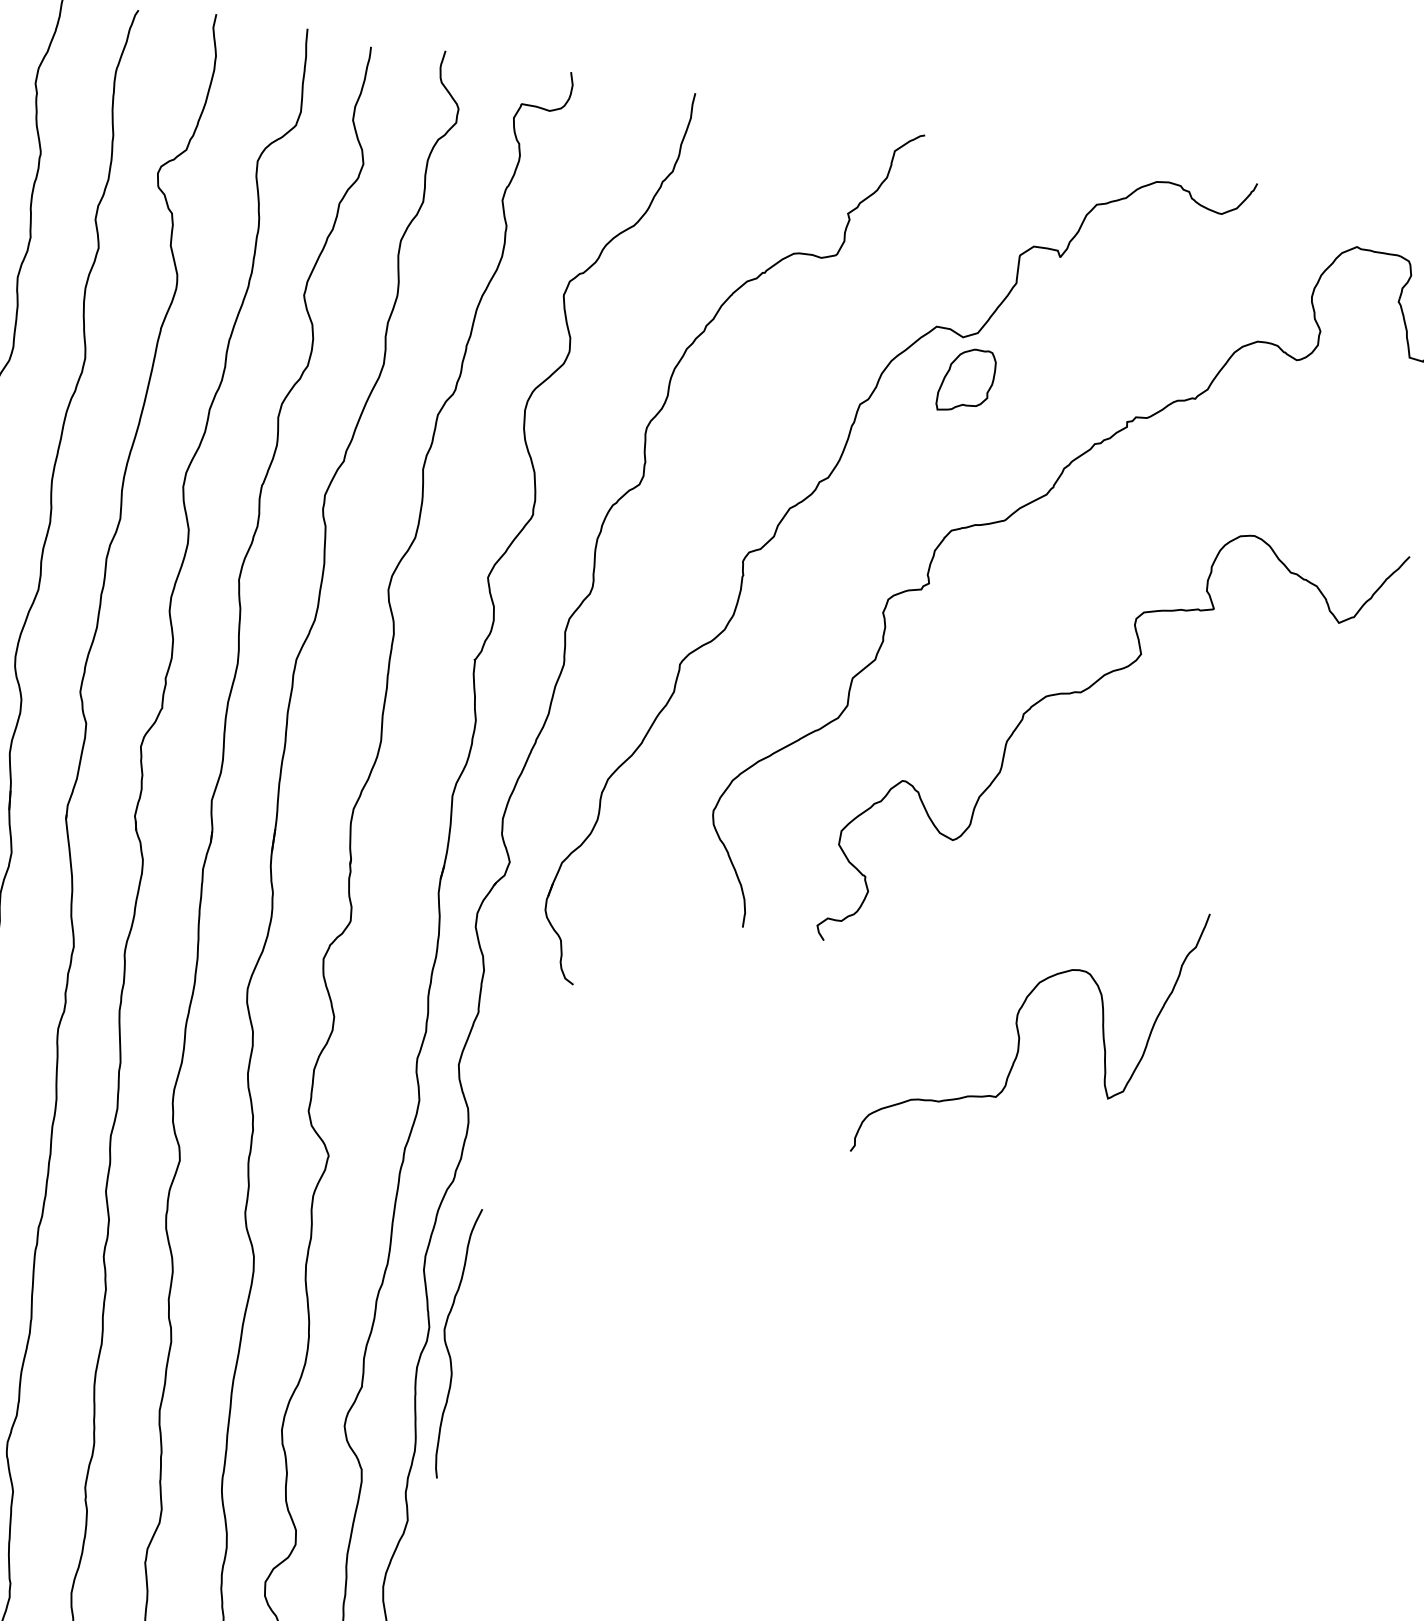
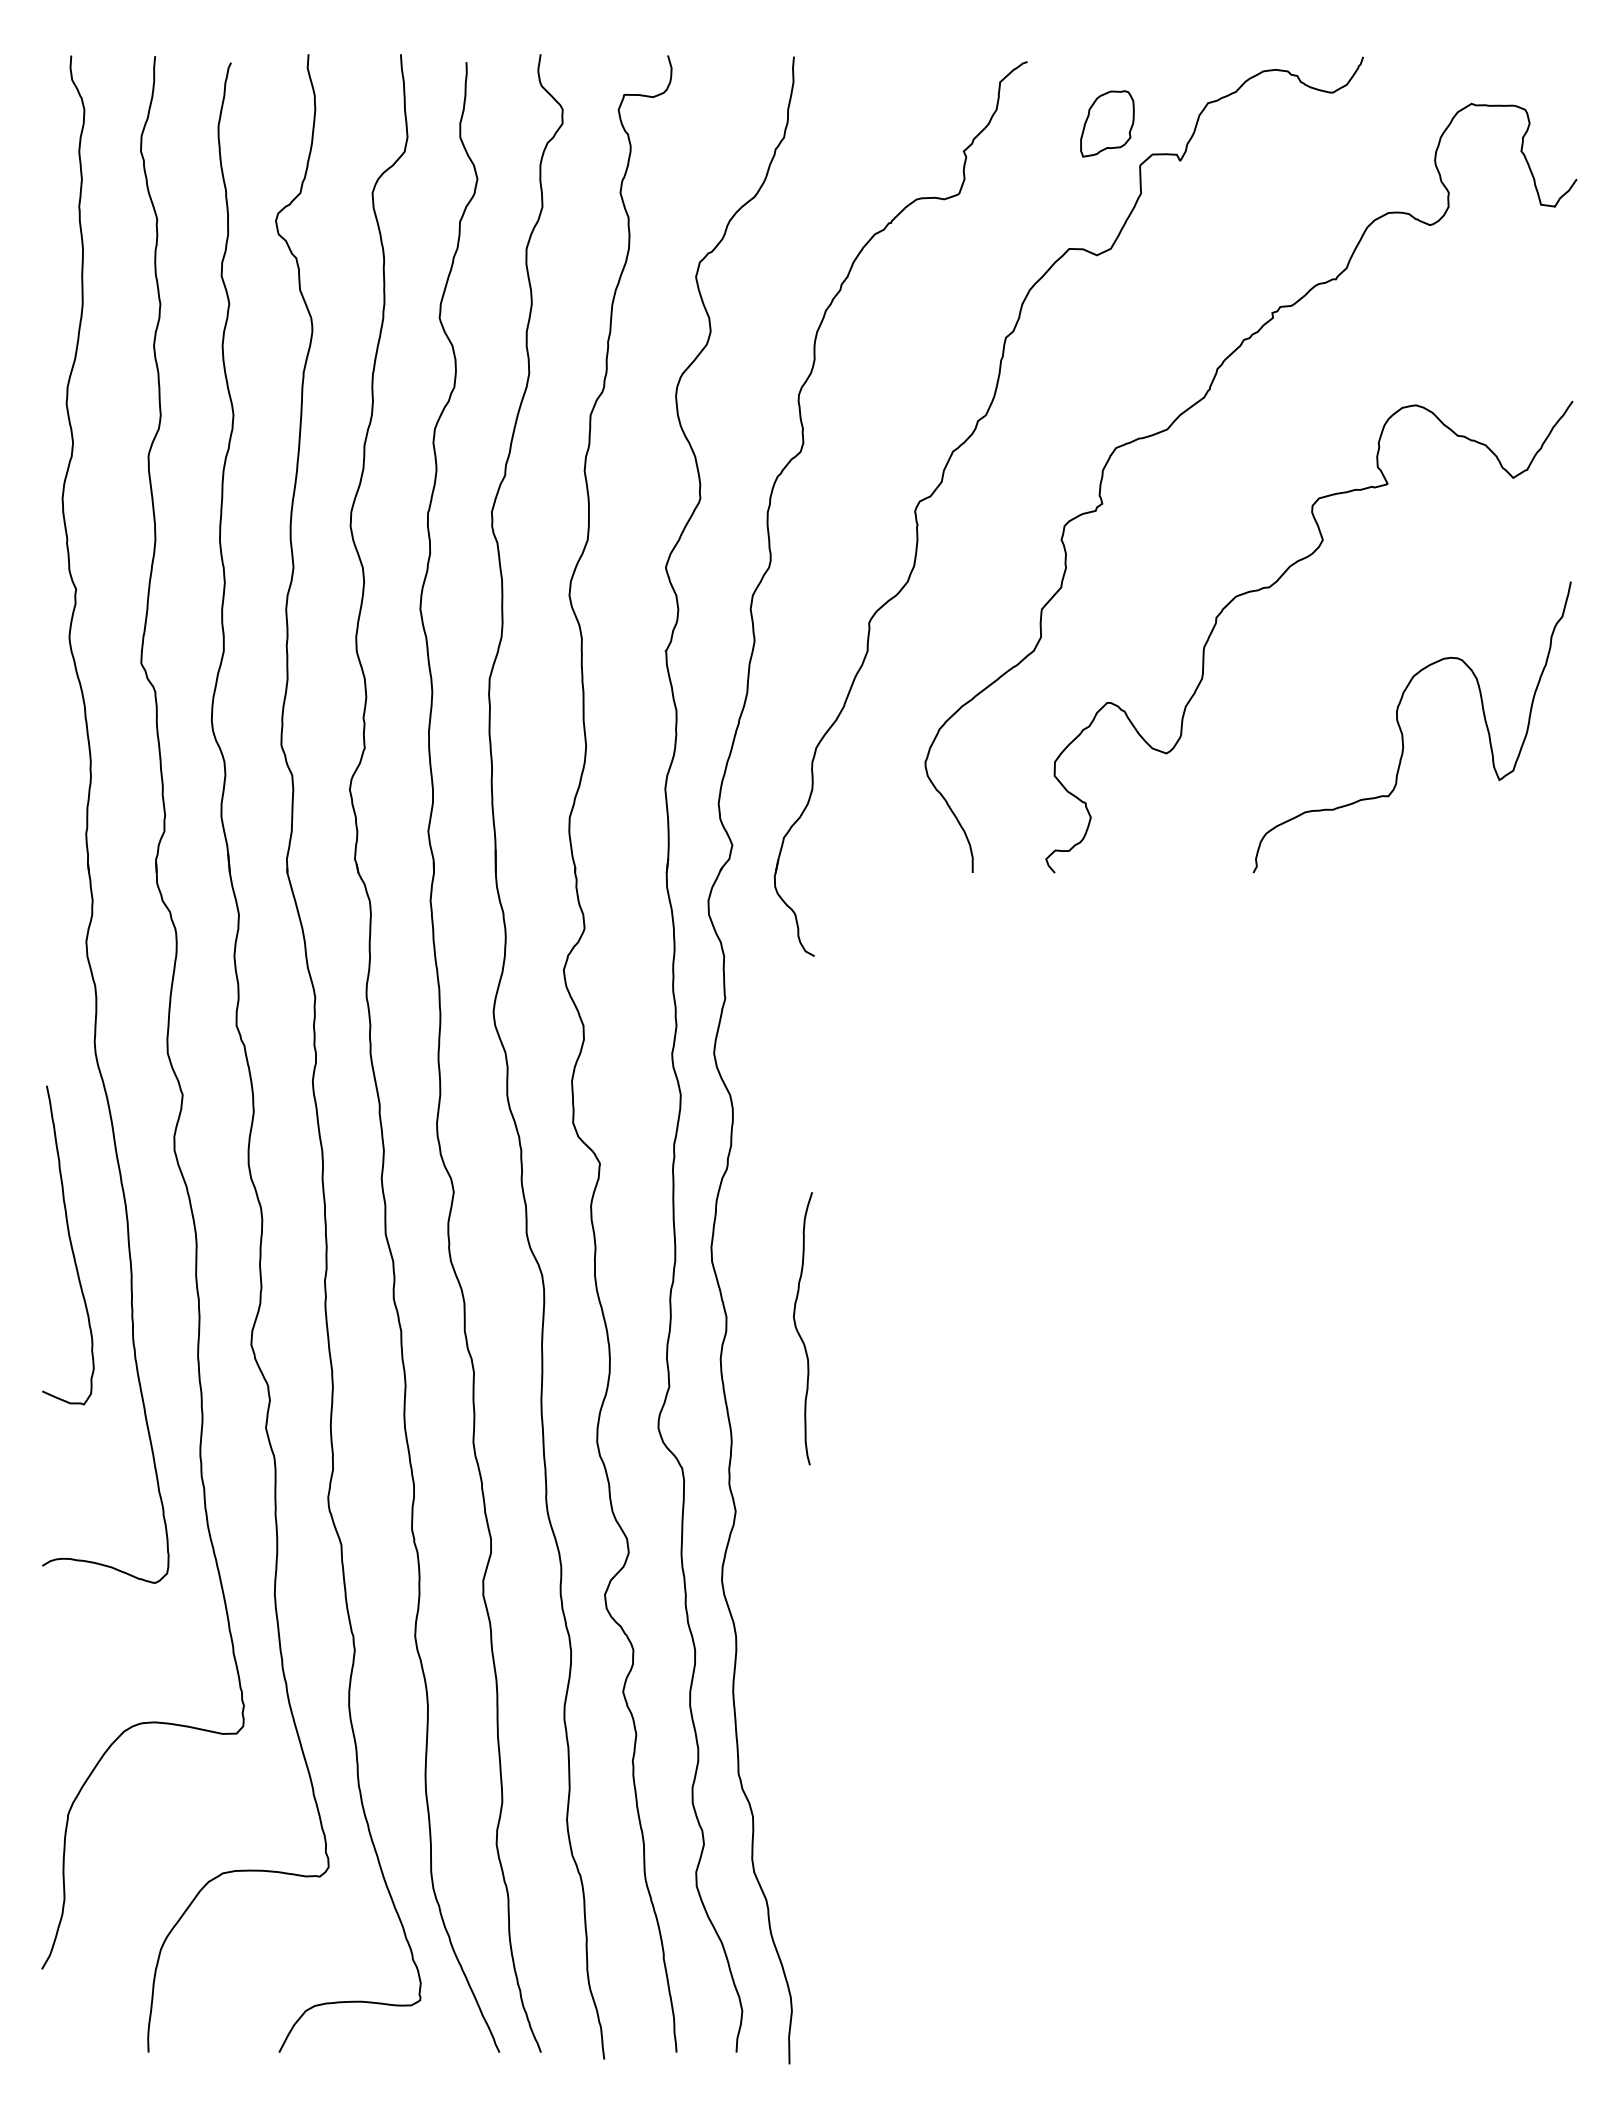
part: (966, 380) -> (1107, 123), moved
curve: (1019, 1035) -> (1402, 731), moved
curve: (446, 1343) -> (798, 1330), moved

